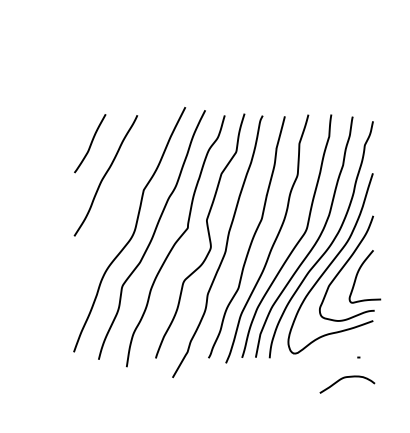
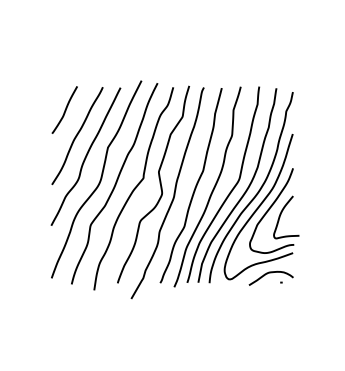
curve: (115, 201) -> (85, 156), added
curve: (346, 378) -> (270, 273), moved

